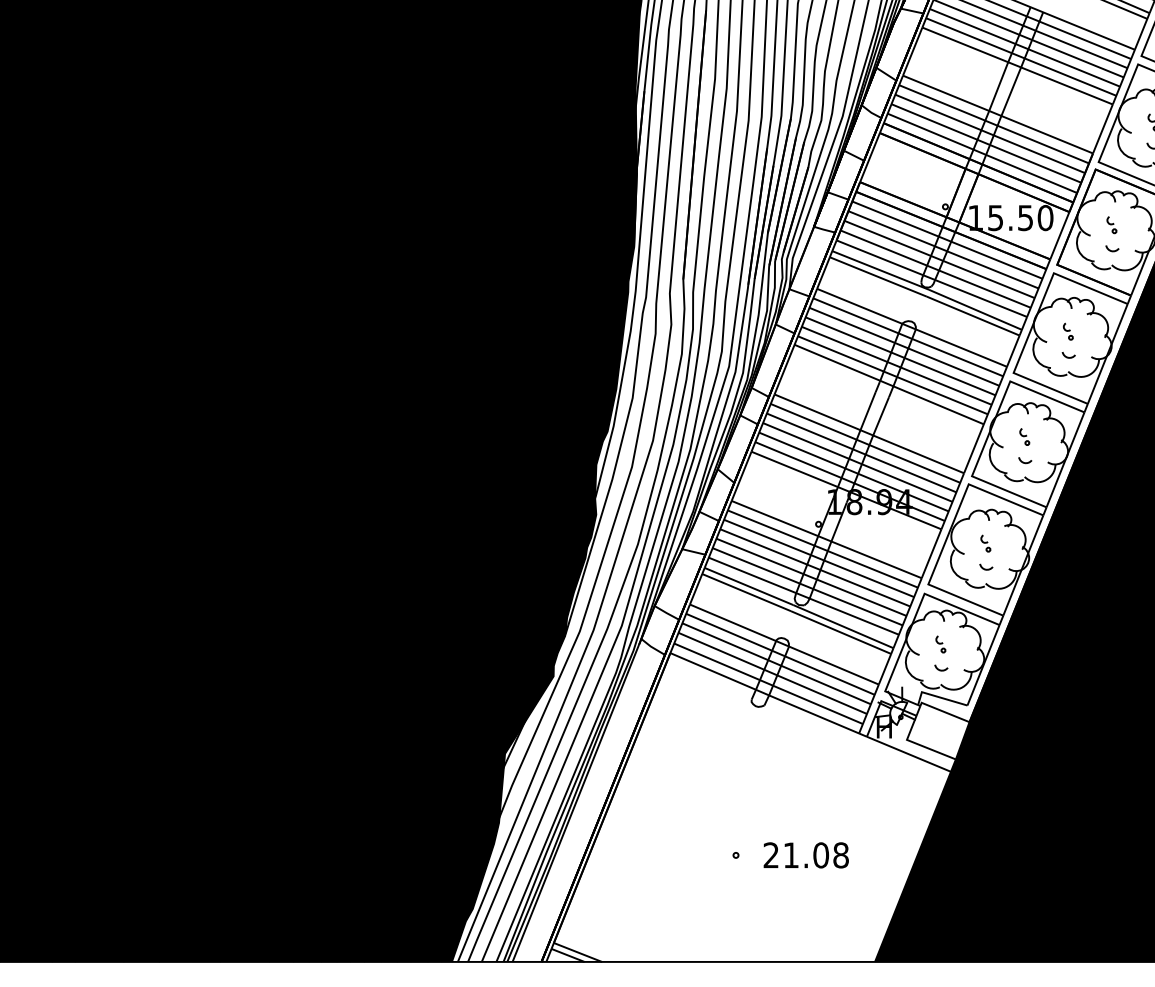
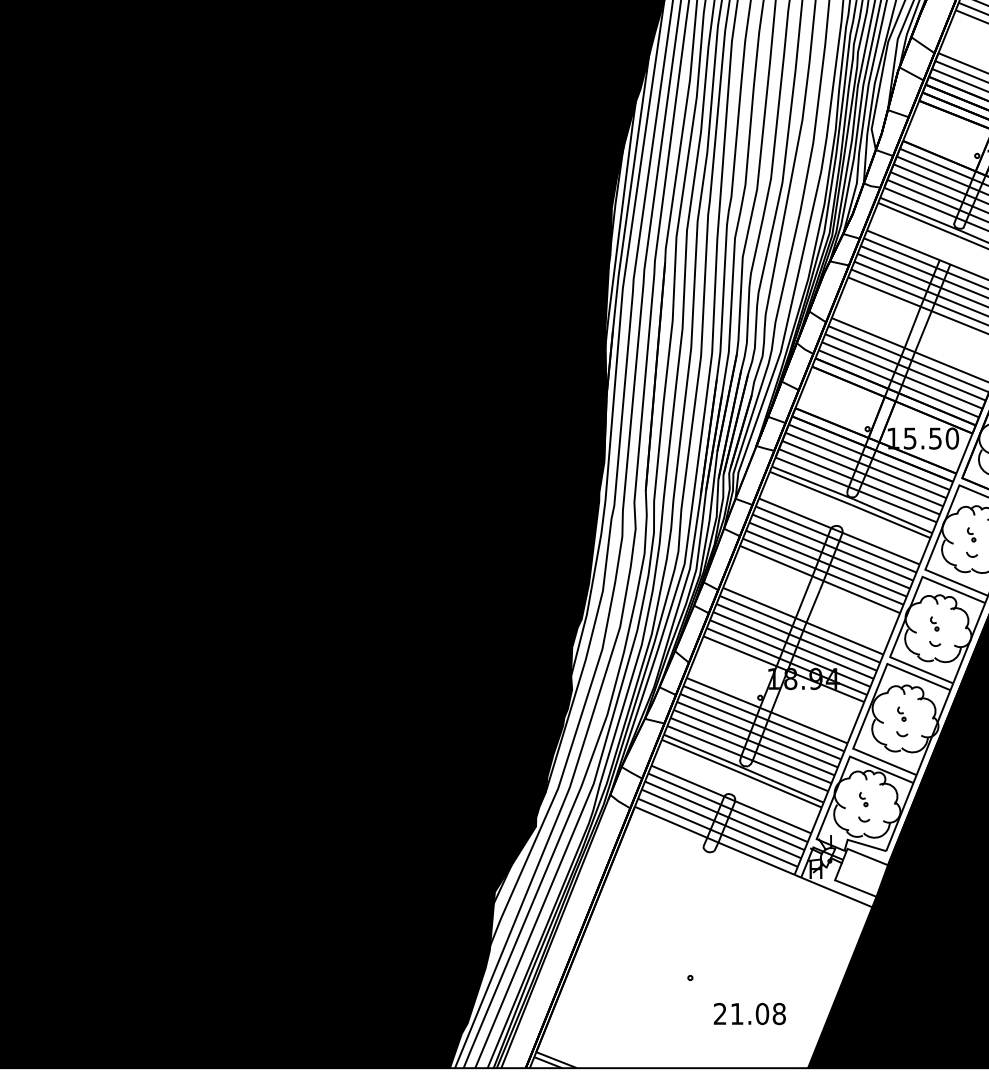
text: (805, 855) -> (749, 1014), moved

